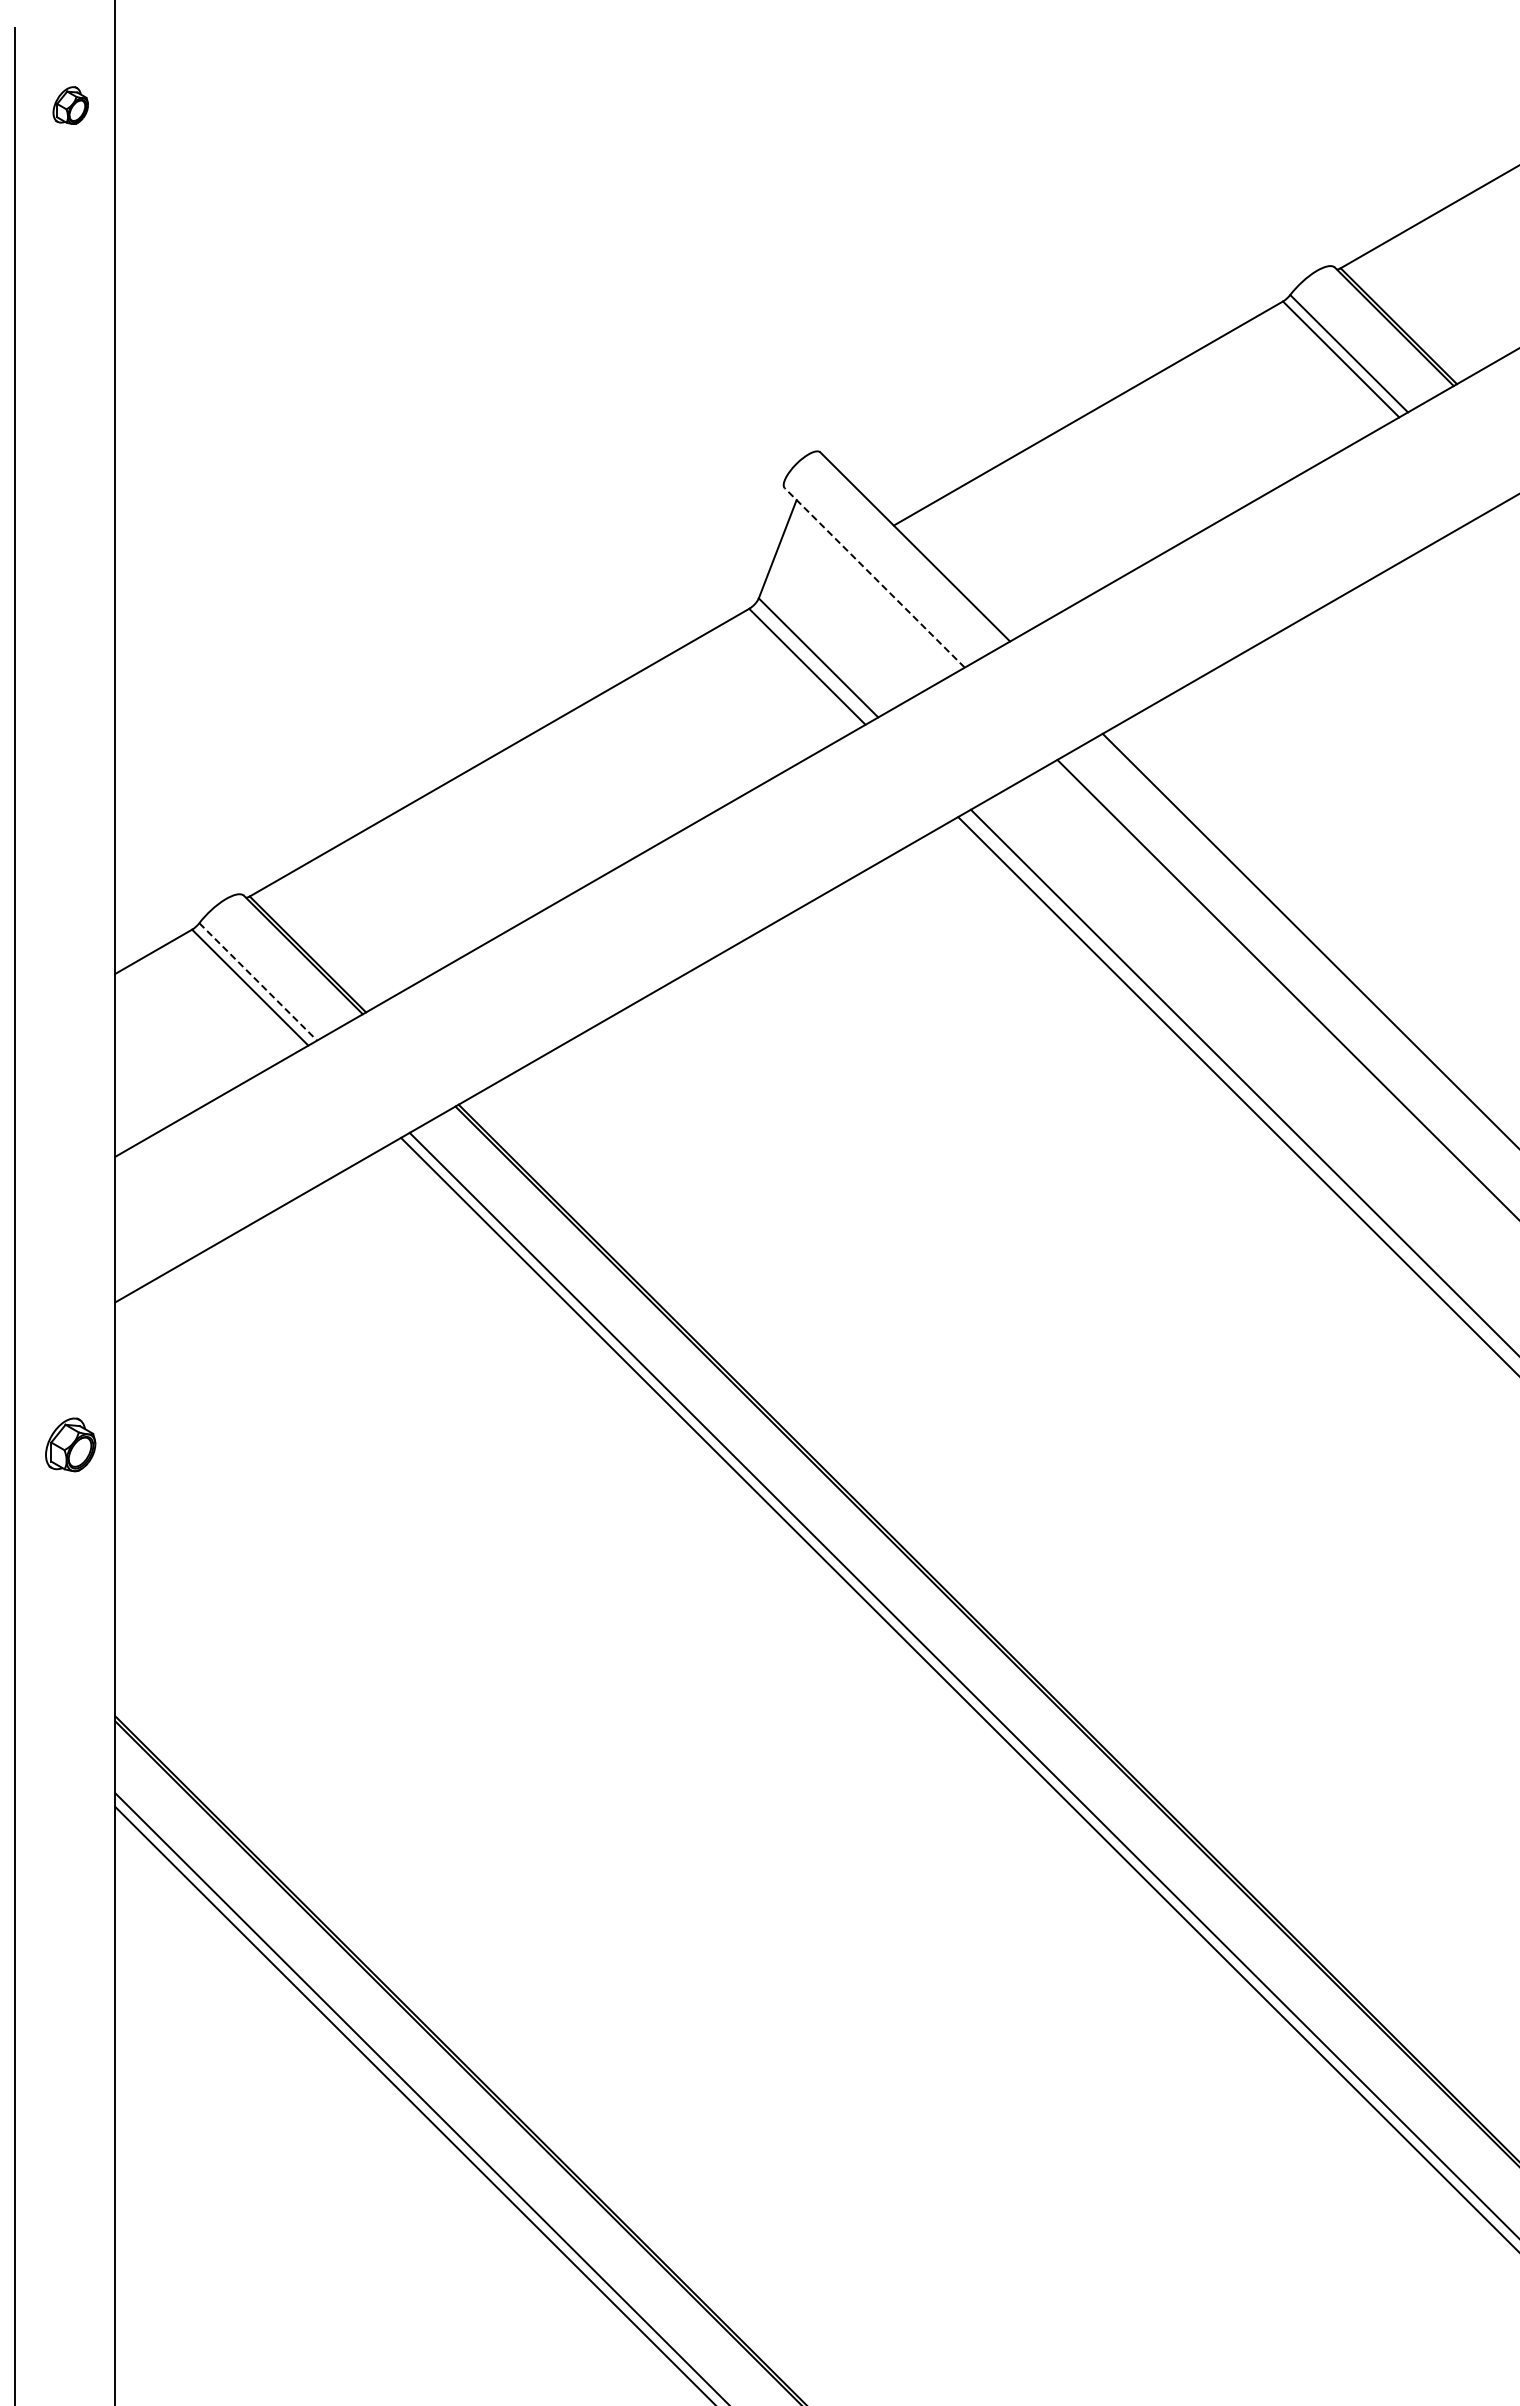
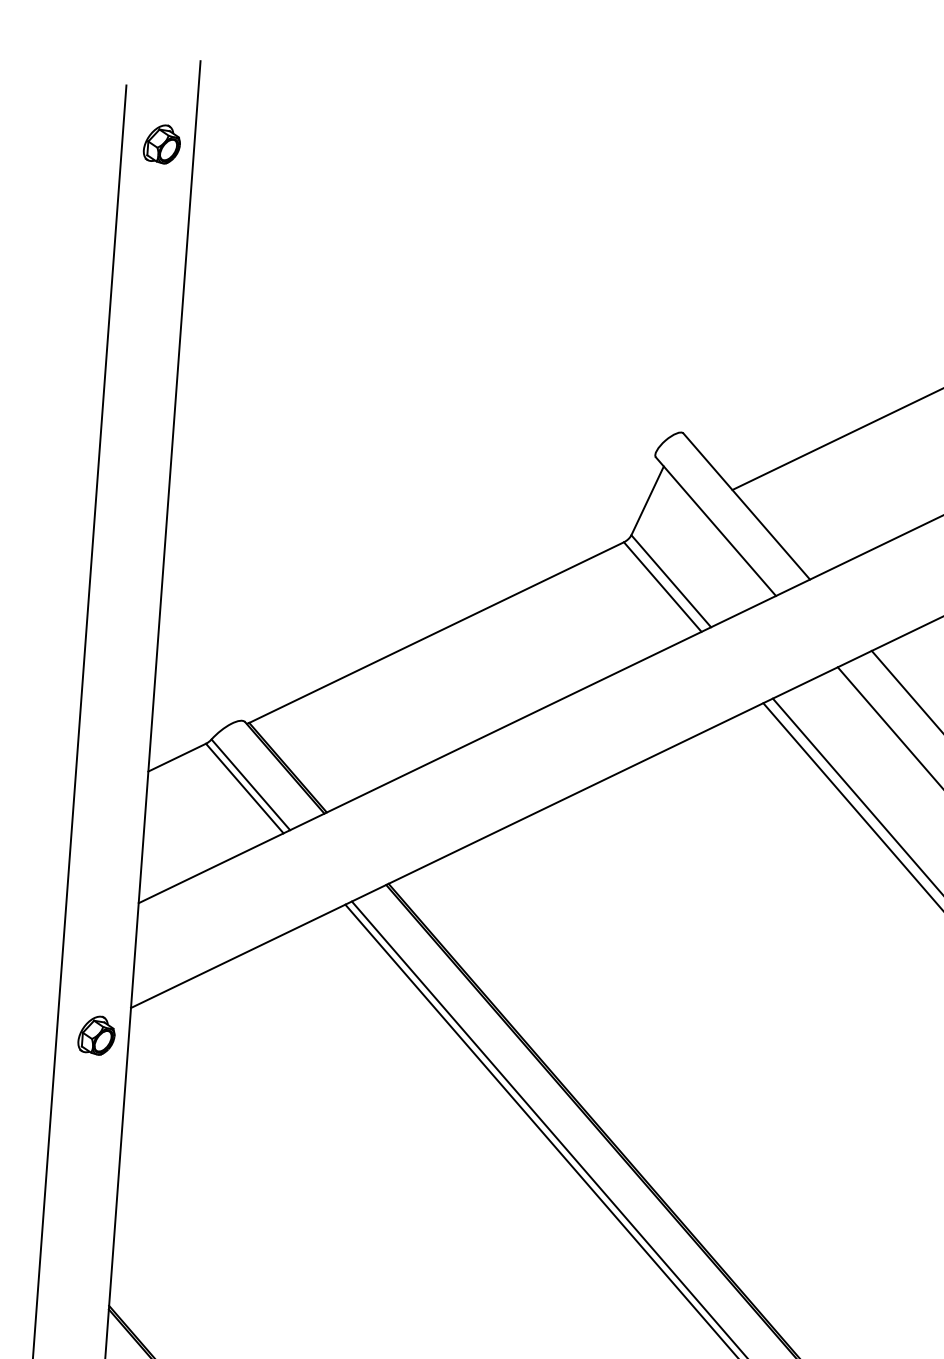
part: (70, 105) -> (162, 144), size x1.43
line: (874, 577) -> (715, 526), dashed -> solid
line: (258, 982) -> (251, 785), dashed -> solid
part: (70, 1444) -> (96, 1035), moved

